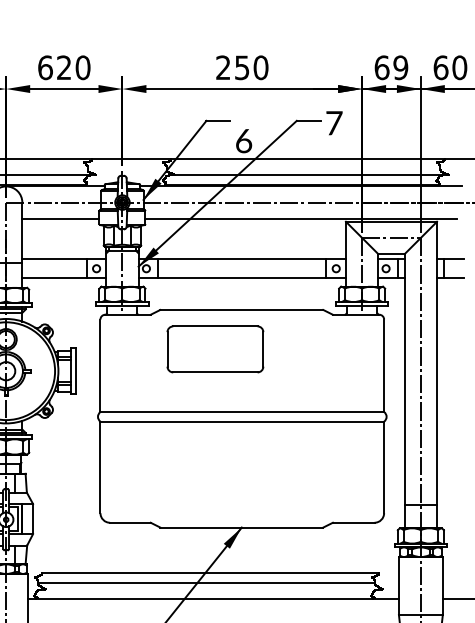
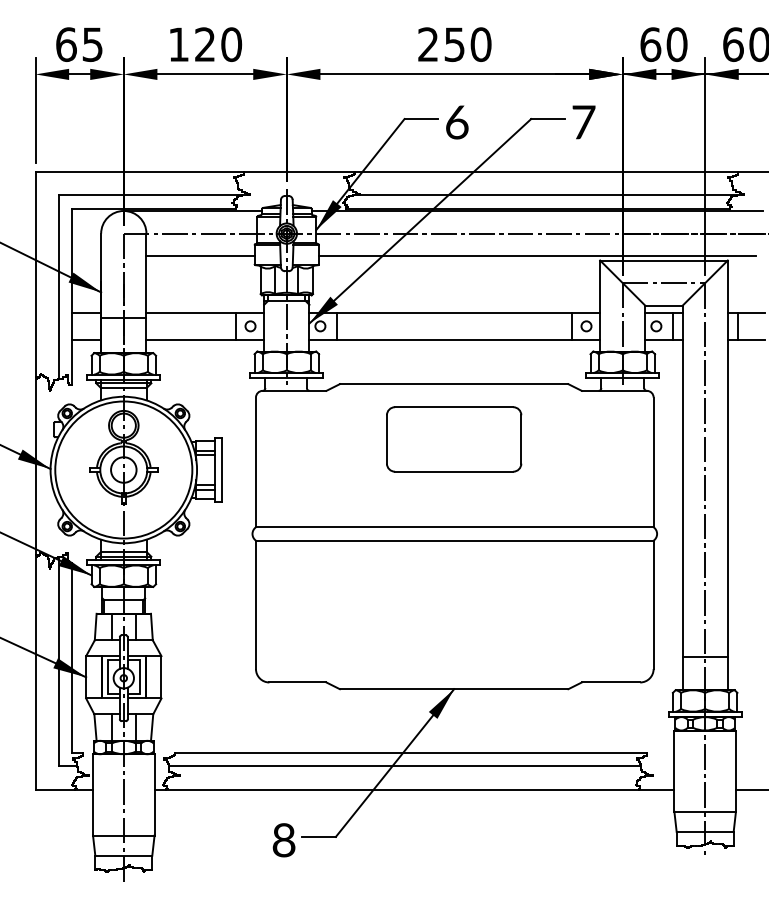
text: (45, 67) -> (178, 44), 620 -> 120
text: (400, 67) -> (676, 44), 69 -> 60
text: (244, 141) -> (457, 122), moved
part: (215, 349) -> (454, 439), moved

